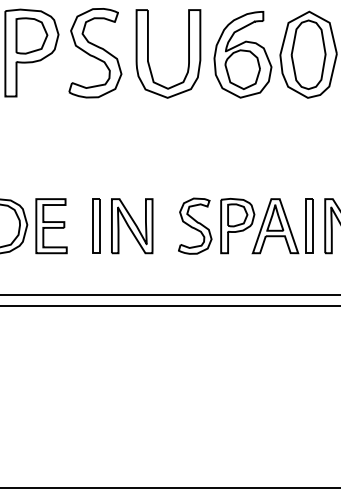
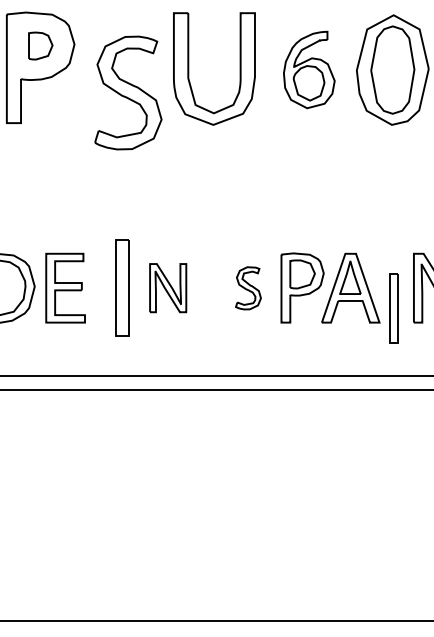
part: (31, 35) -> (40, 45), size x0.6
part: (95, 52) -> (128, 92), moved
part: (243, 54) -> (309, 69), size x0.7
part: (131, 225) -> (167, 287), size x0.7
part: (96, 226) -> (122, 288), size x1.4
part: (195, 226) -> (248, 288), size x0.6
part: (309, 226) -> (393, 308), moved

